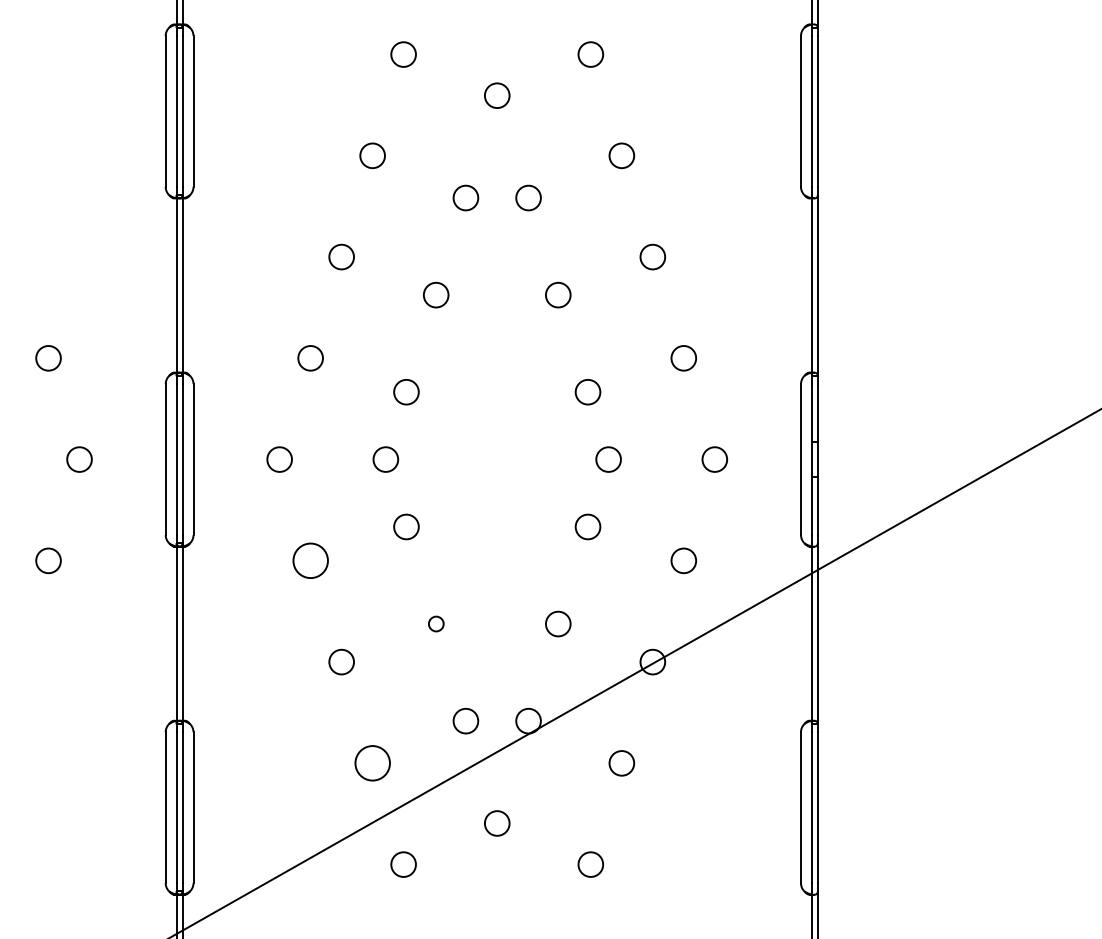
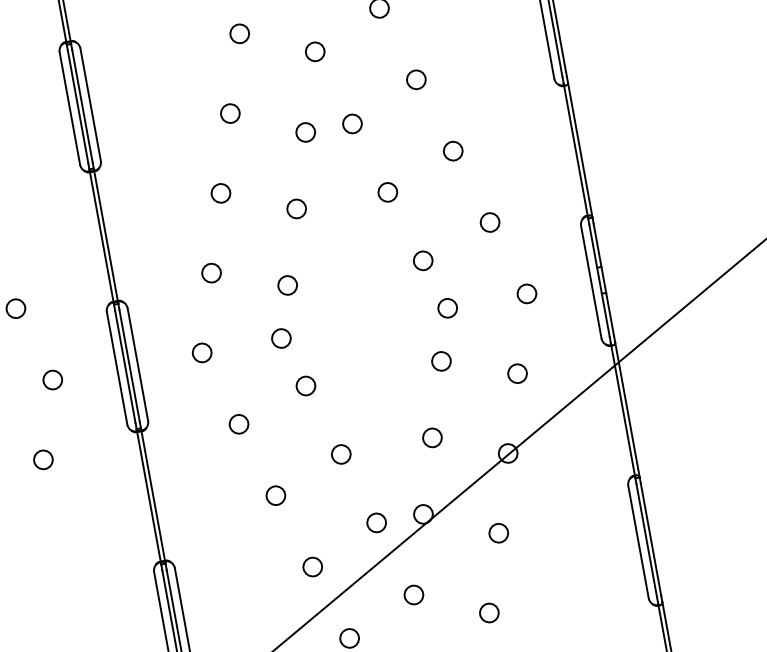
circle: (310, 560) -> (238, 424), size x0.71
circle: (436, 623) -> (341, 453), size x1.67
circle: (372, 763) -> (312, 567), size x0.71

